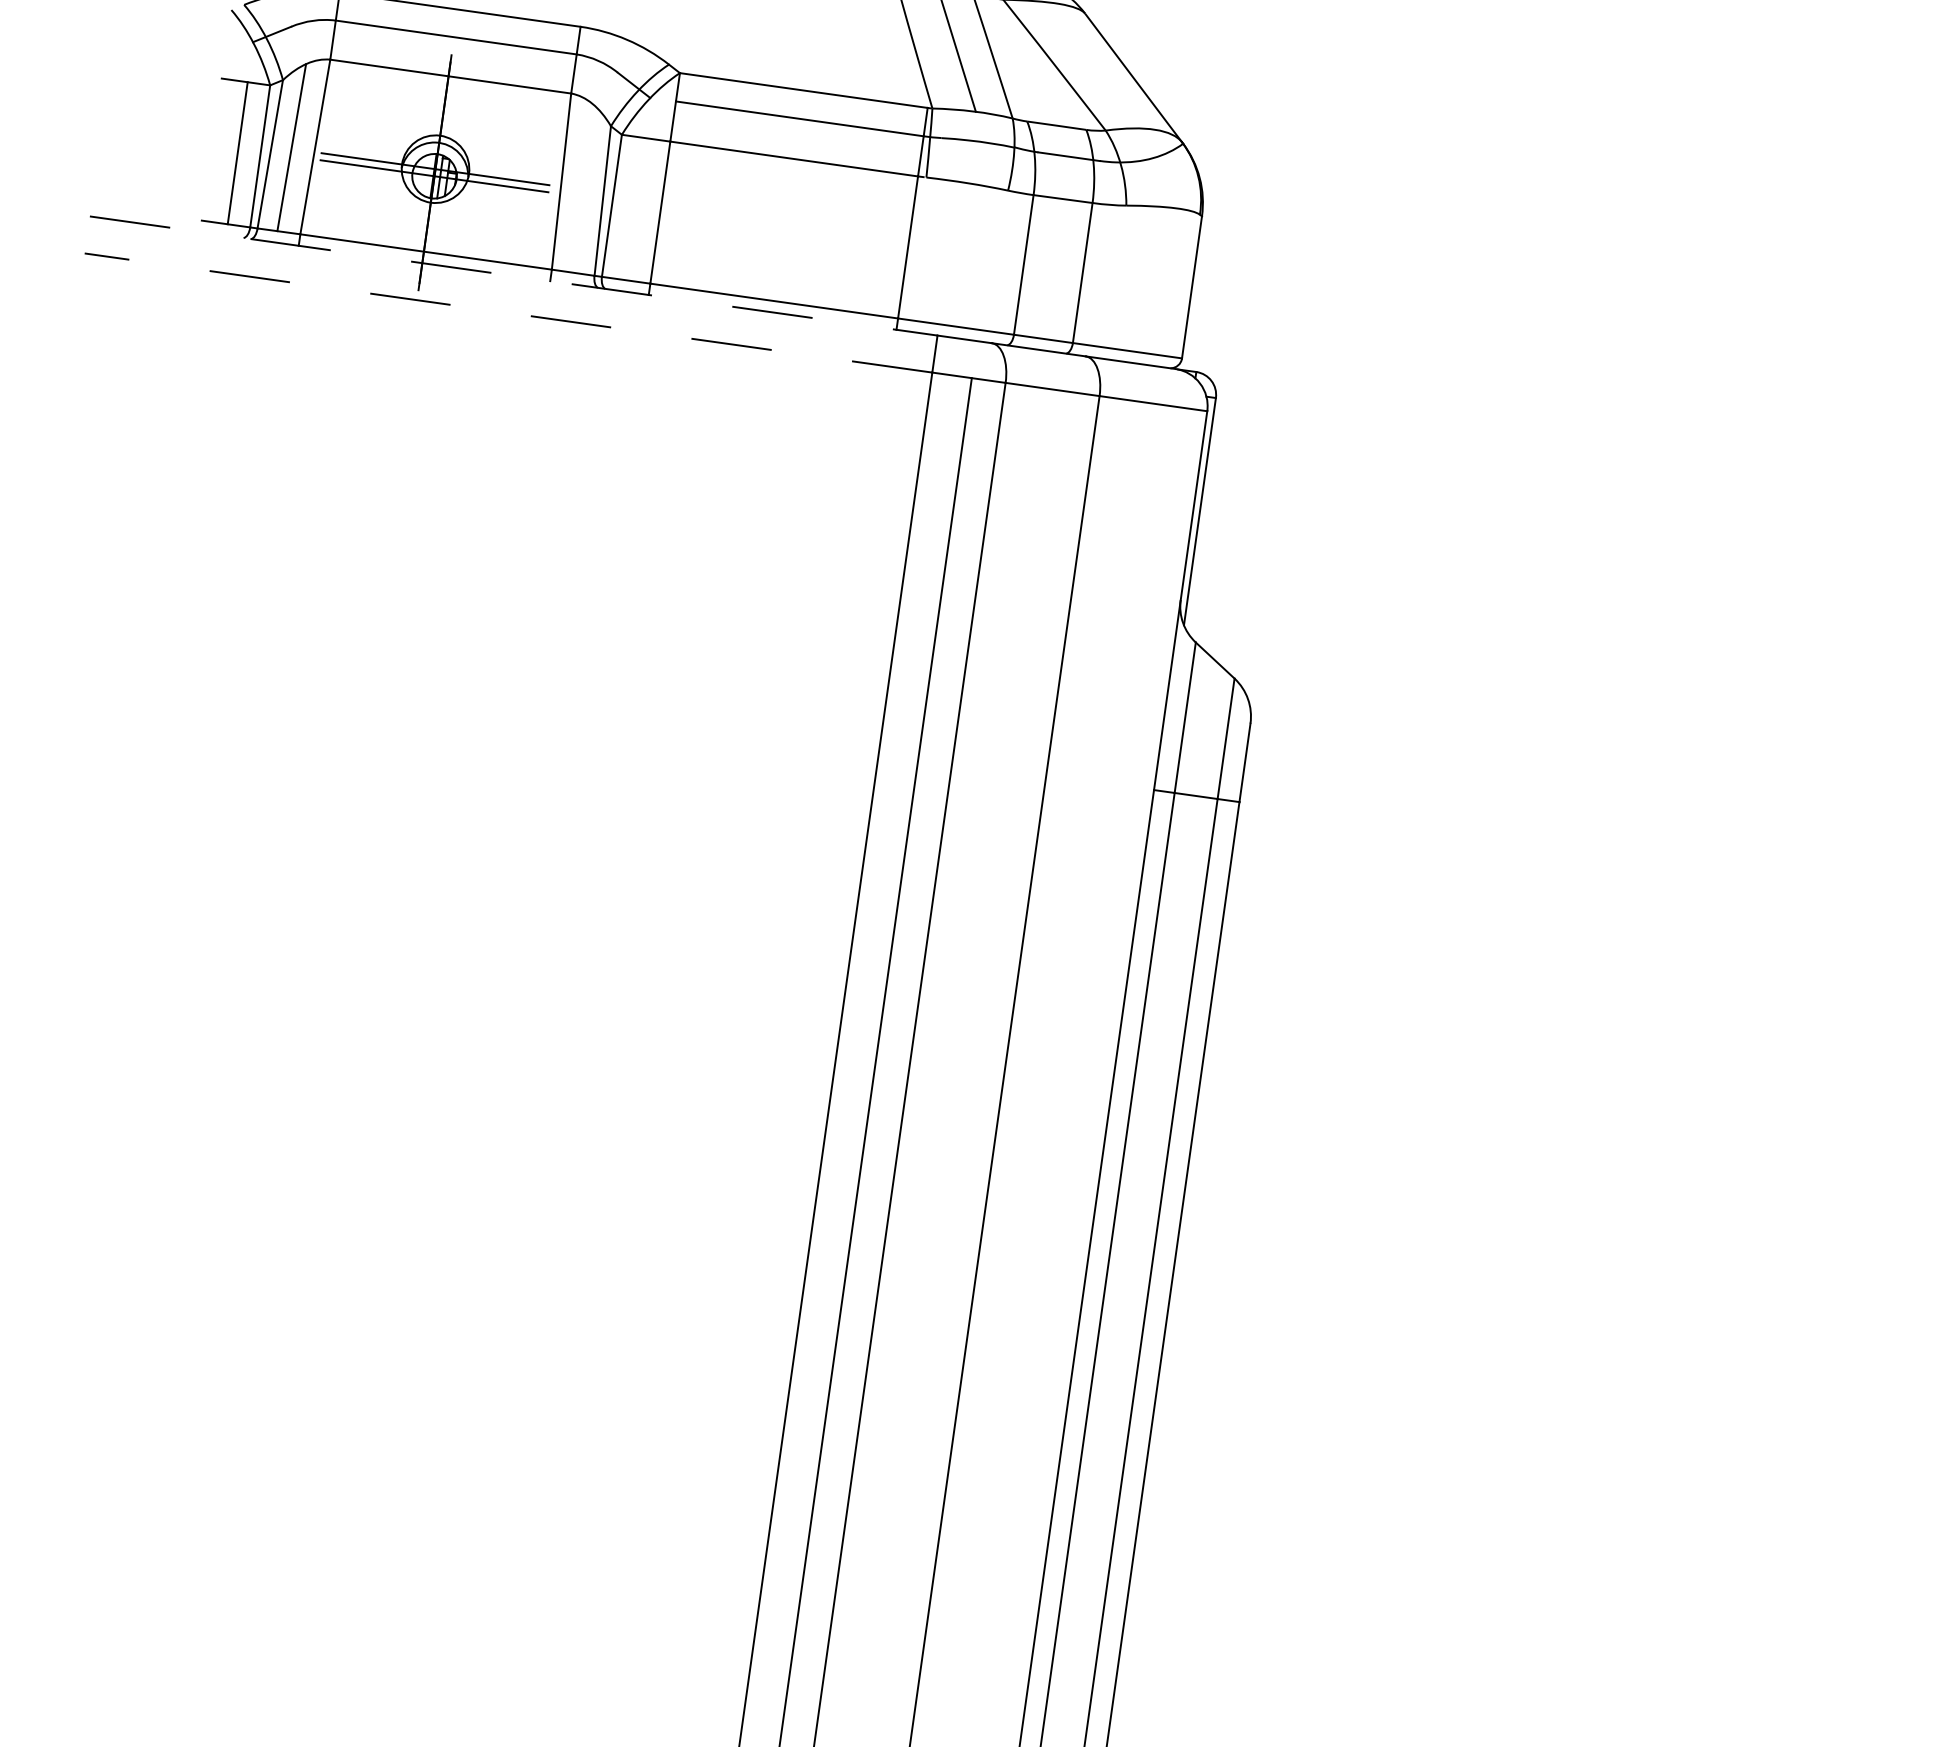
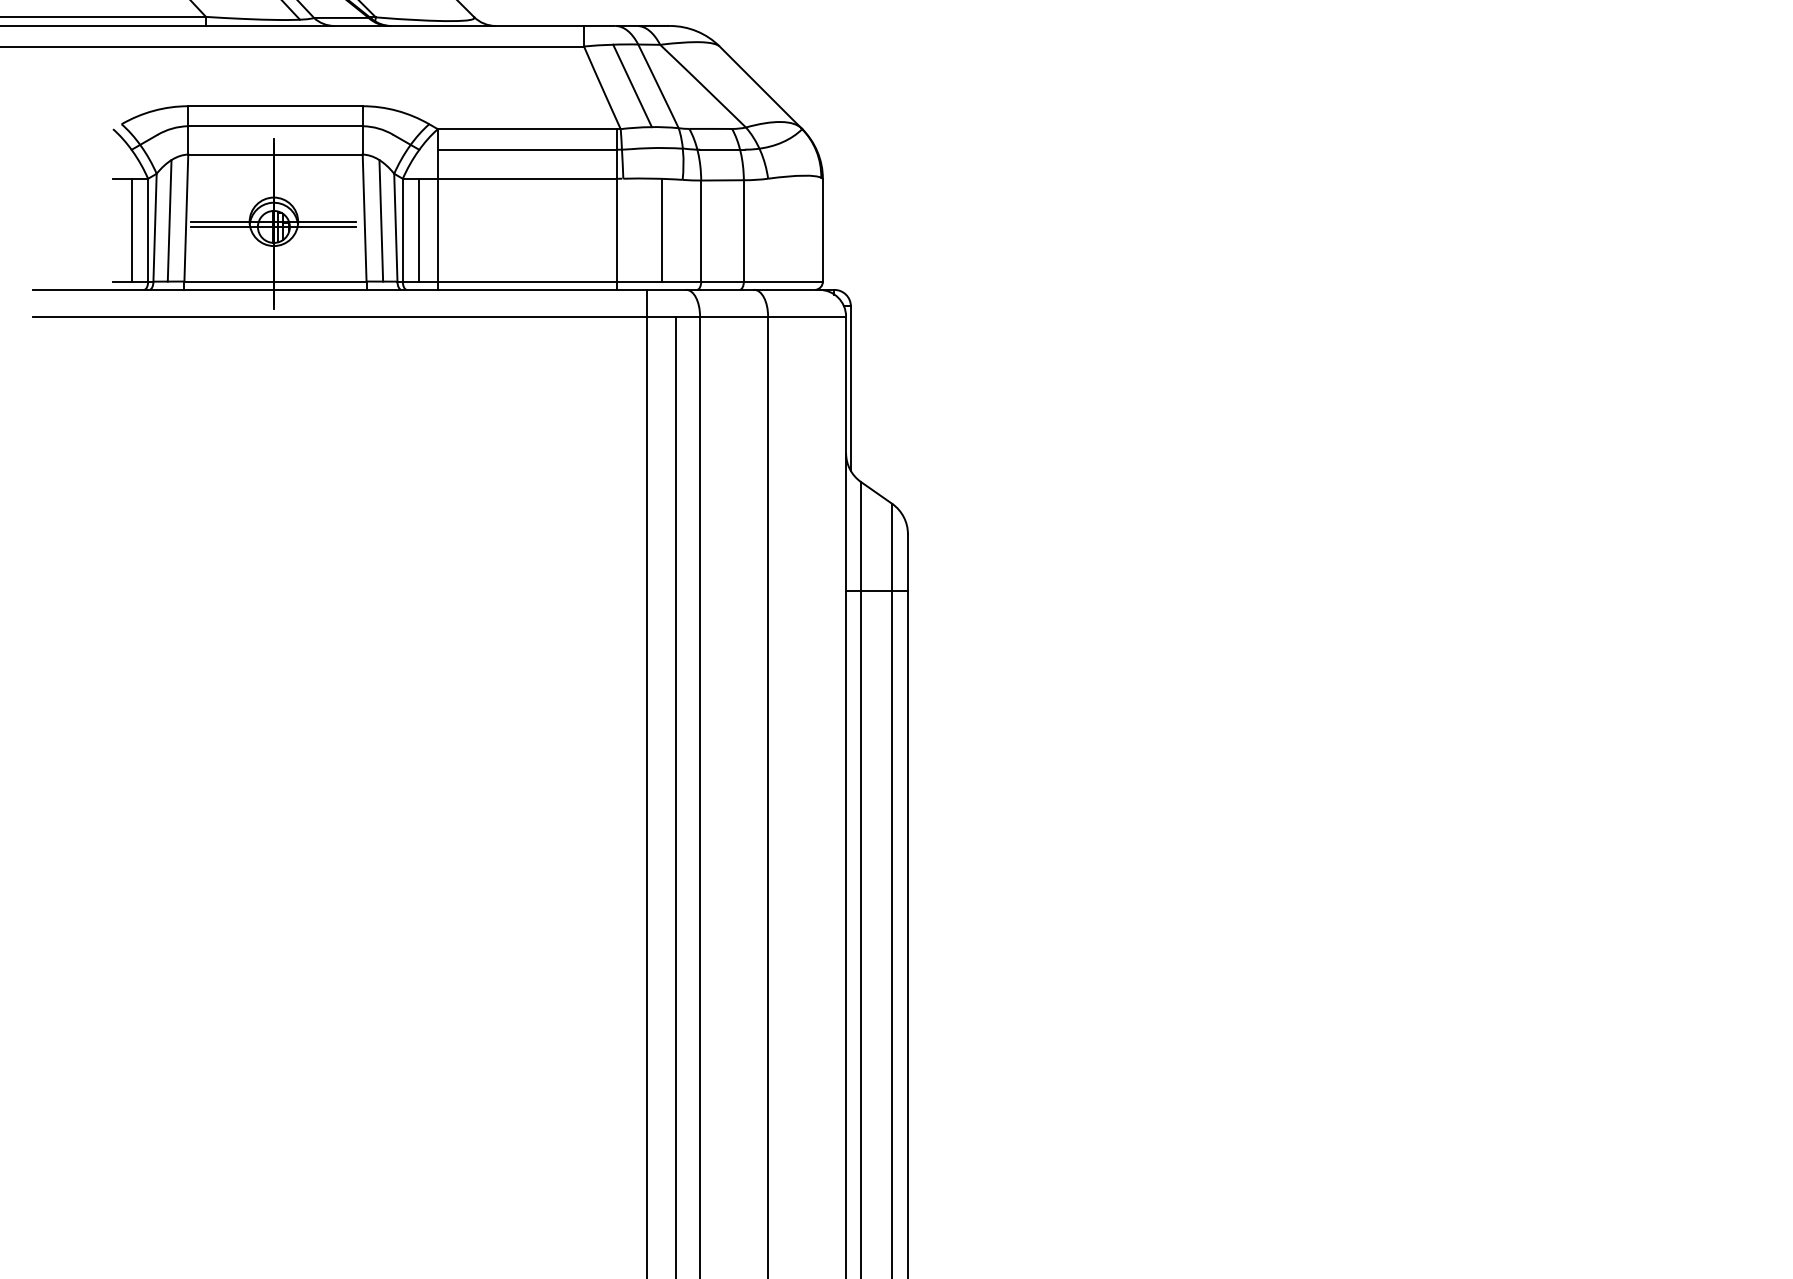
line: (584, 188) -> (381, 220), added
line: (635, 208) -> (419, 229), added
line: (970, 255) -> (662, 229), added
line: (514, 275) -> (340, 289), dashed -> solid
line: (509, 312) -> (340, 316), dashed -> solid

